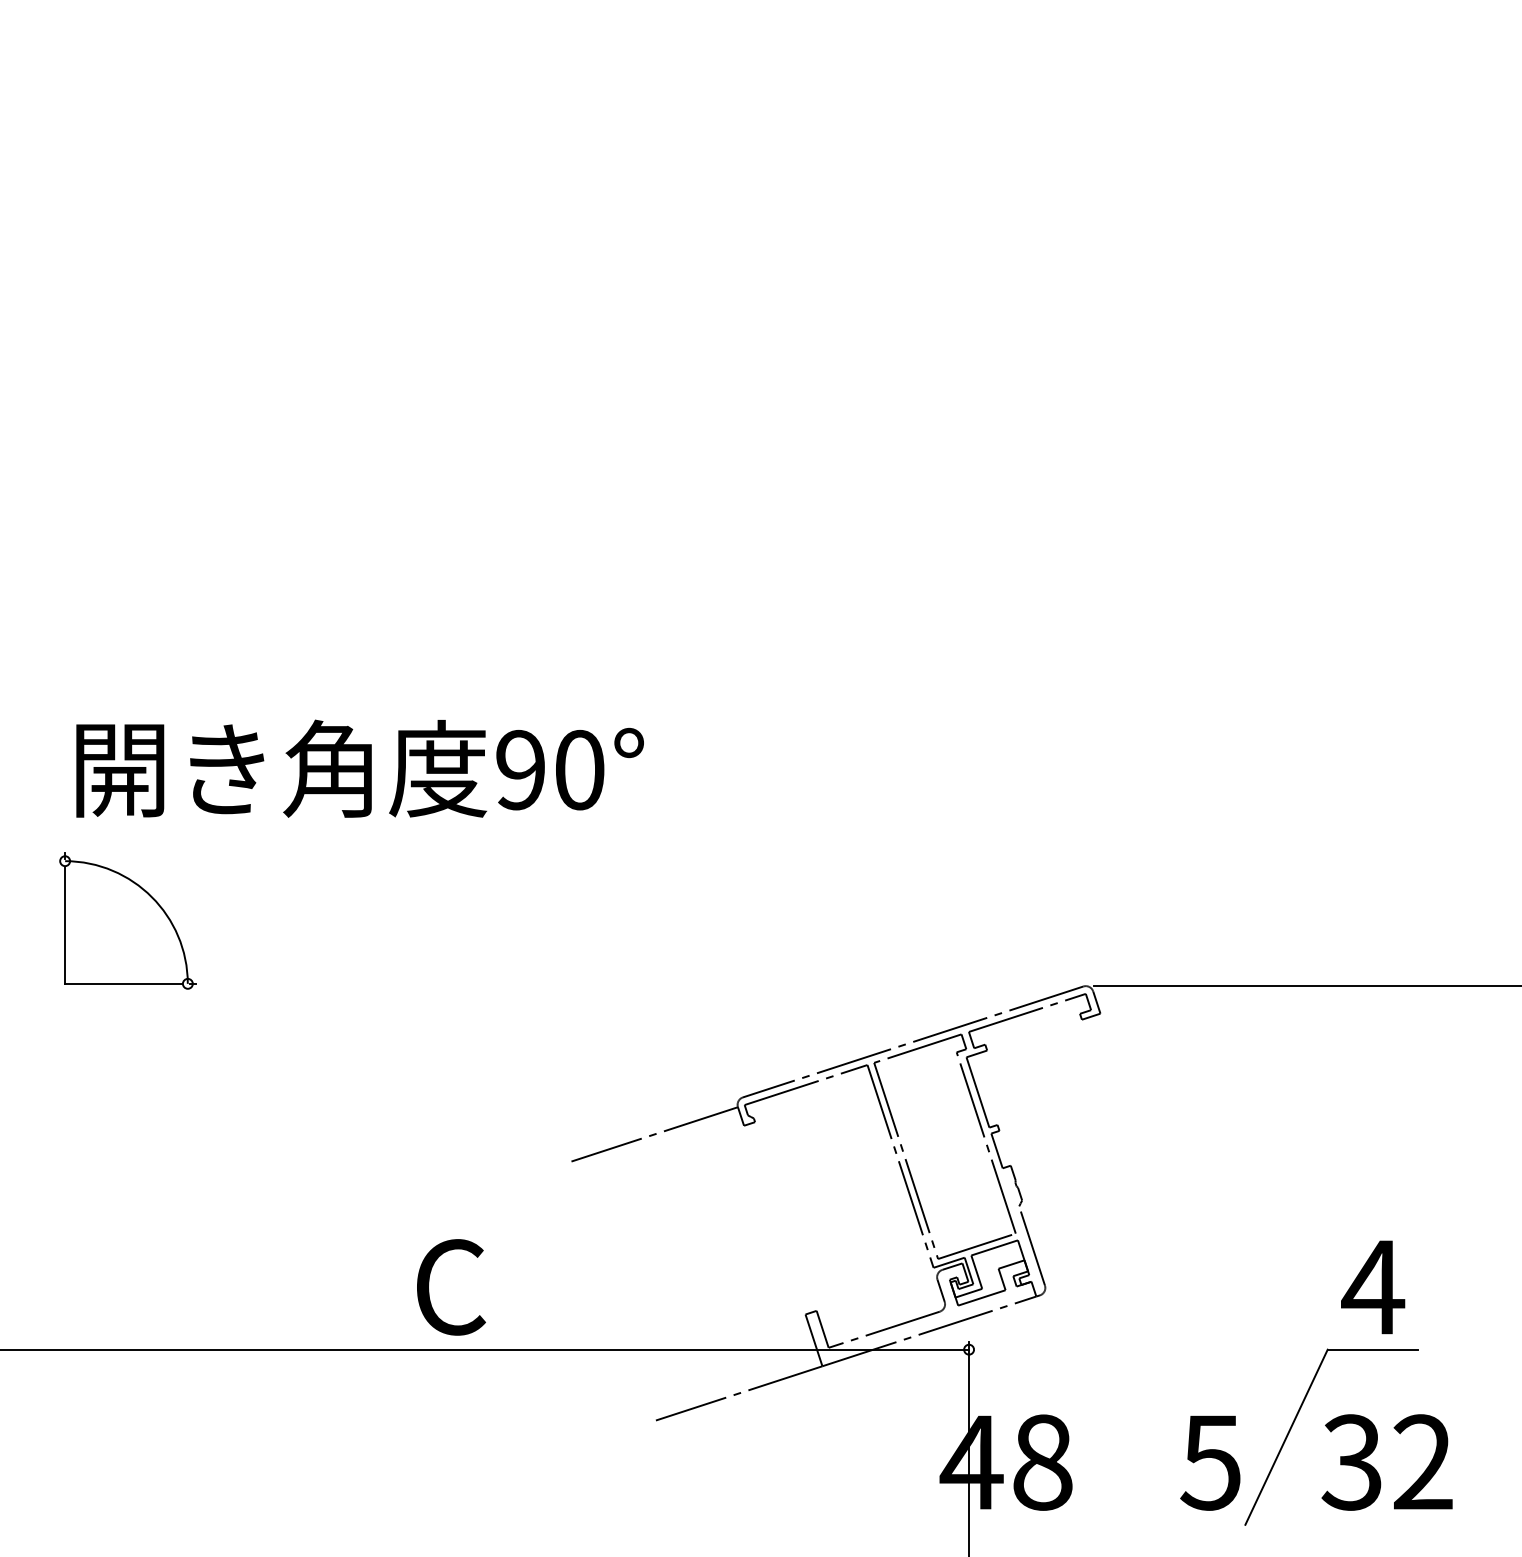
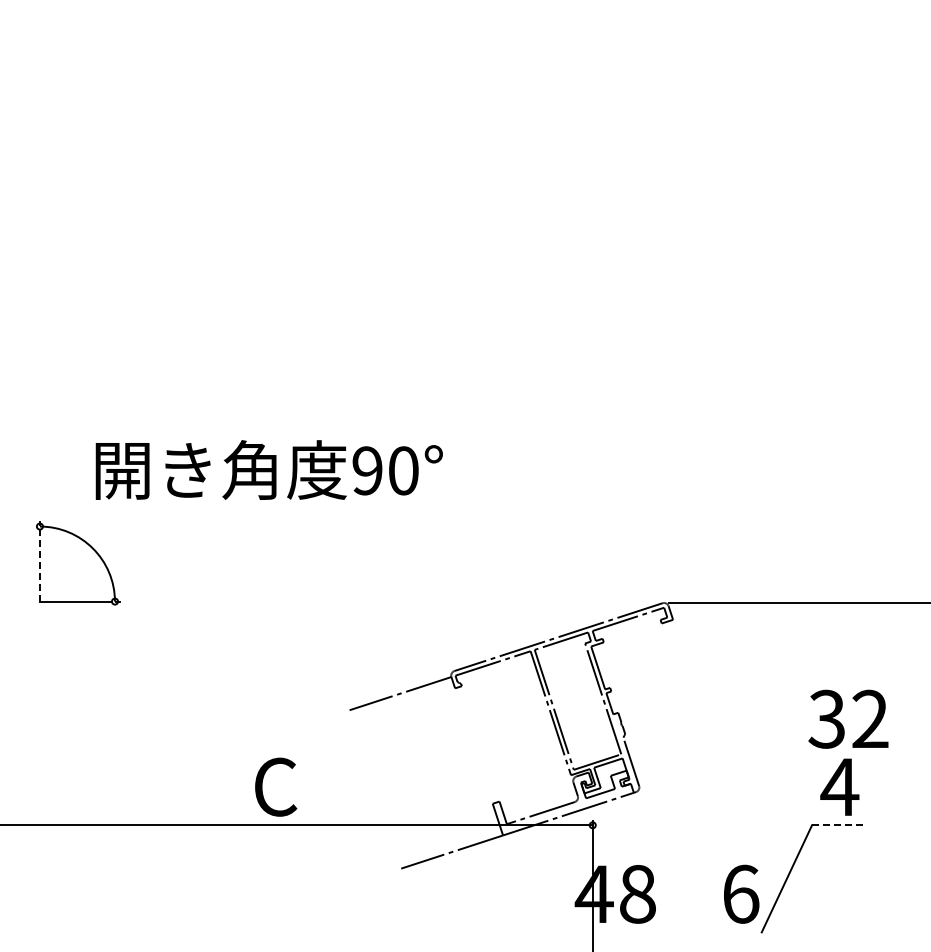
text: (358, 767) -> (268, 469), moved
line: (64, 924) -> (39, 565), solid -> dashed
line: (1372, 1350) -> (839, 825), solid -> dashed
text: (1210, 1461) -> (740, 893), 5 -> 6
text: (1387, 1461) -> (848, 718), moved

